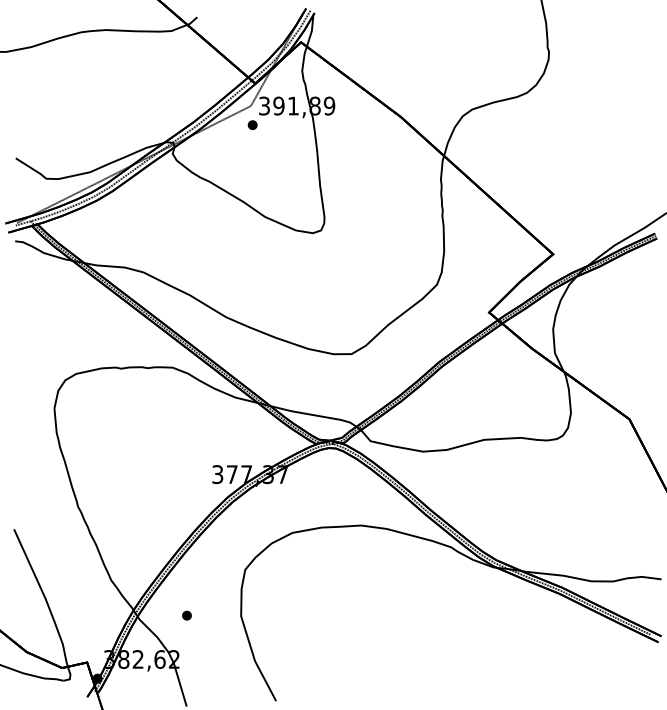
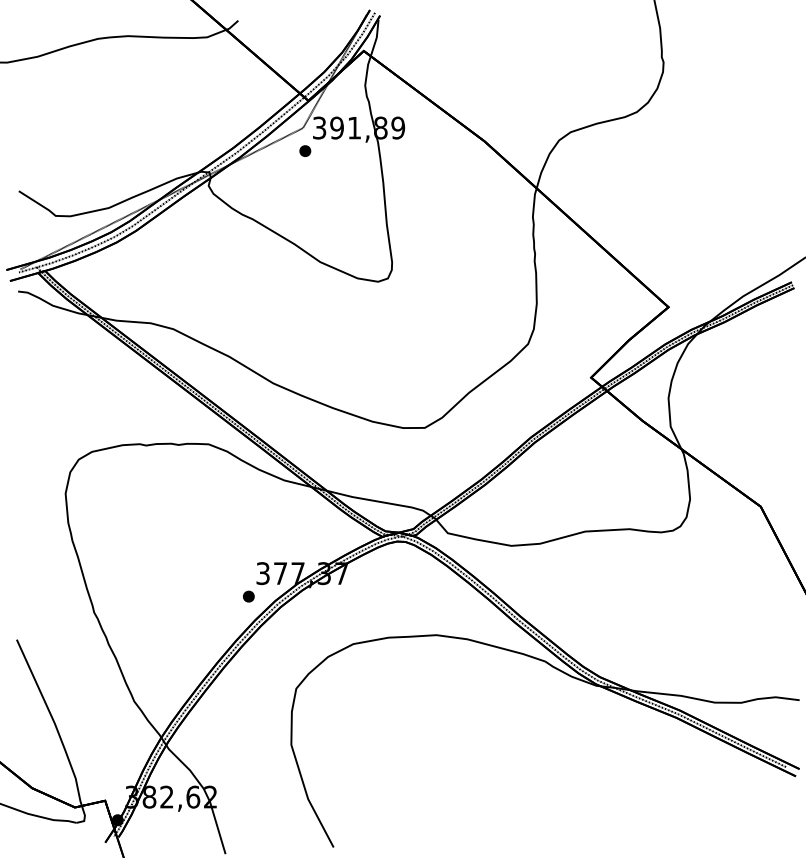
part: (186, 615) -> (248, 596), moved

